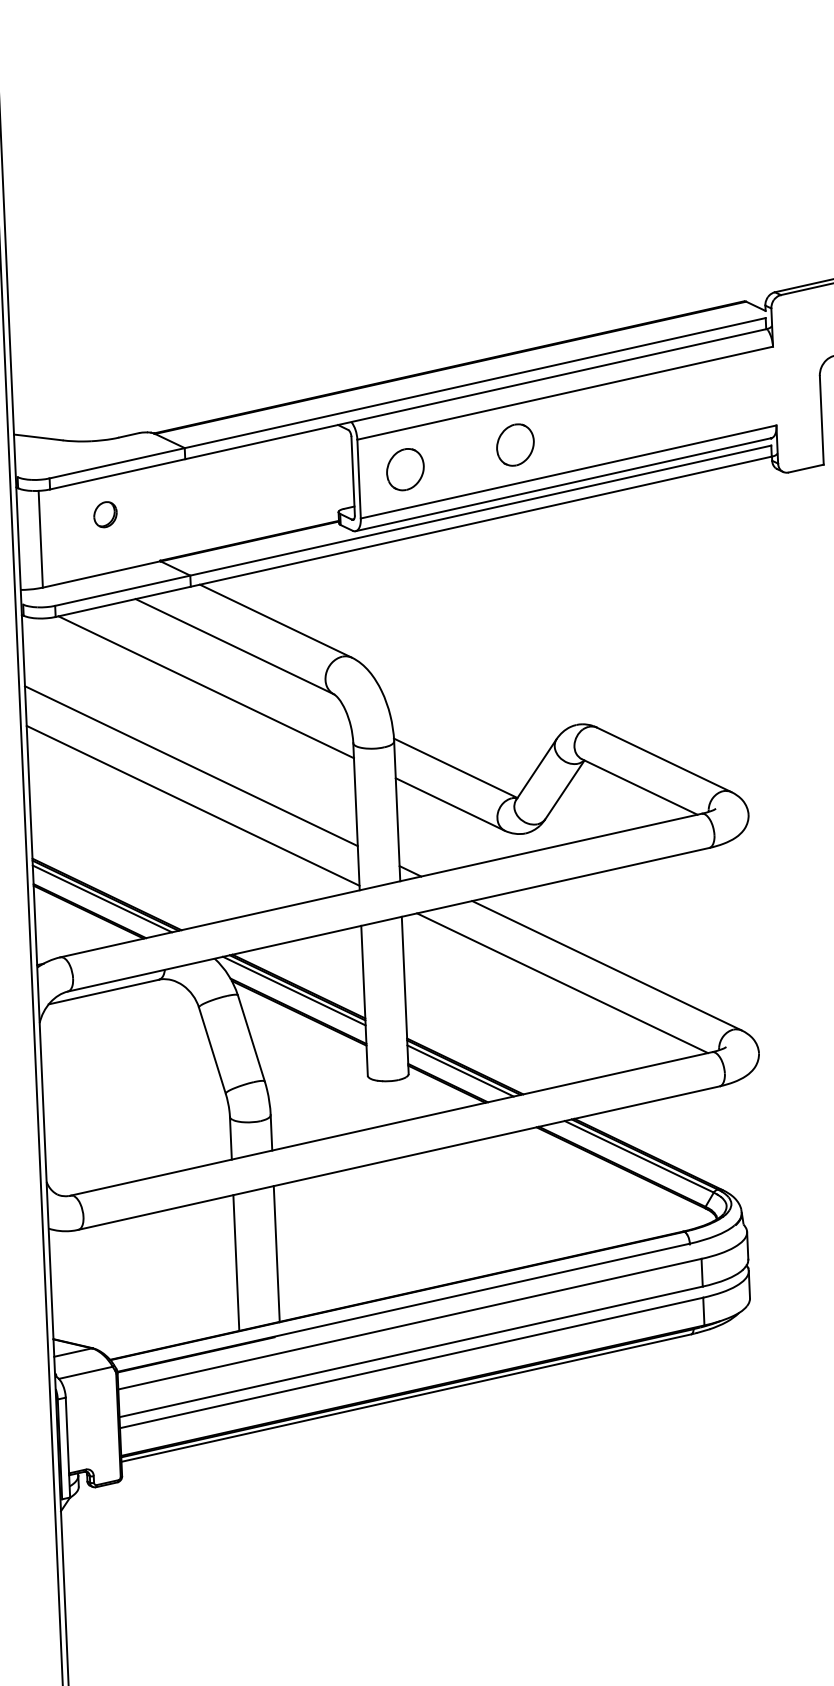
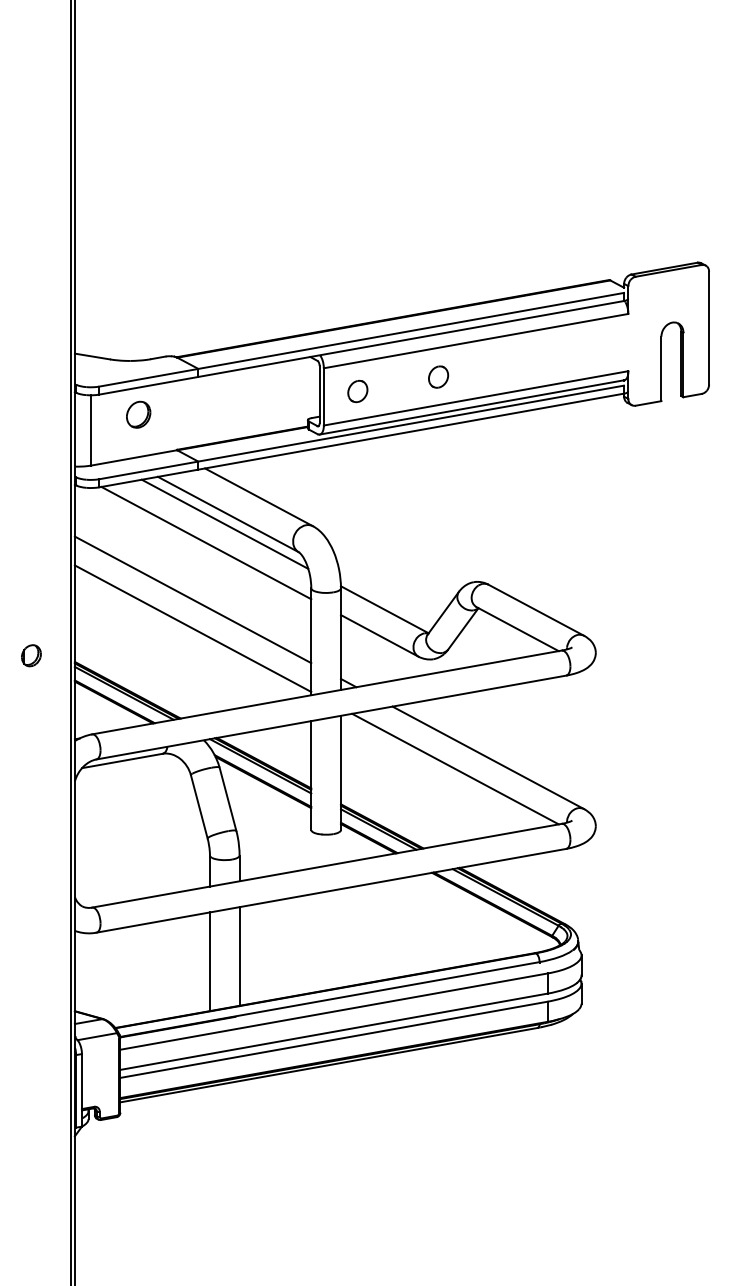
part: (515, 444) -> (438, 376), size x0.71
part: (405, 469) -> (357, 391), size x0.71
part: (105, 514) -> (138, 414), size x1.43
line: (230, 659) -> (224, 523), added

